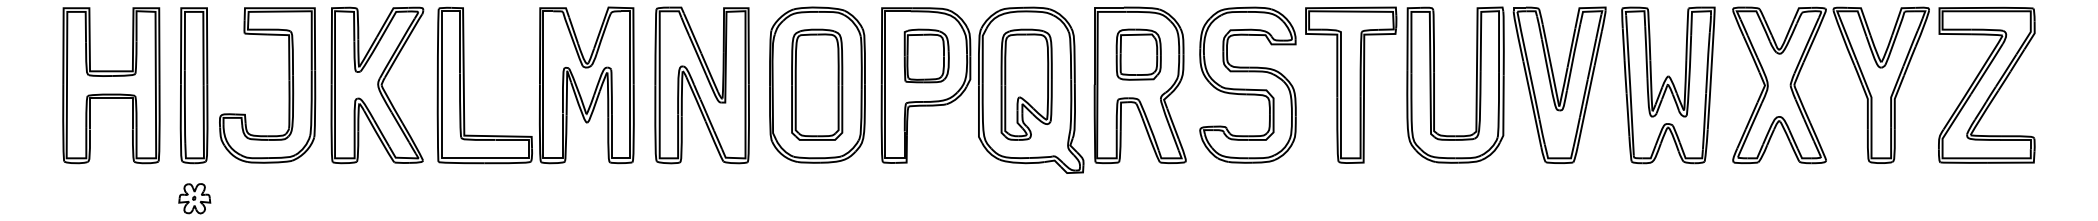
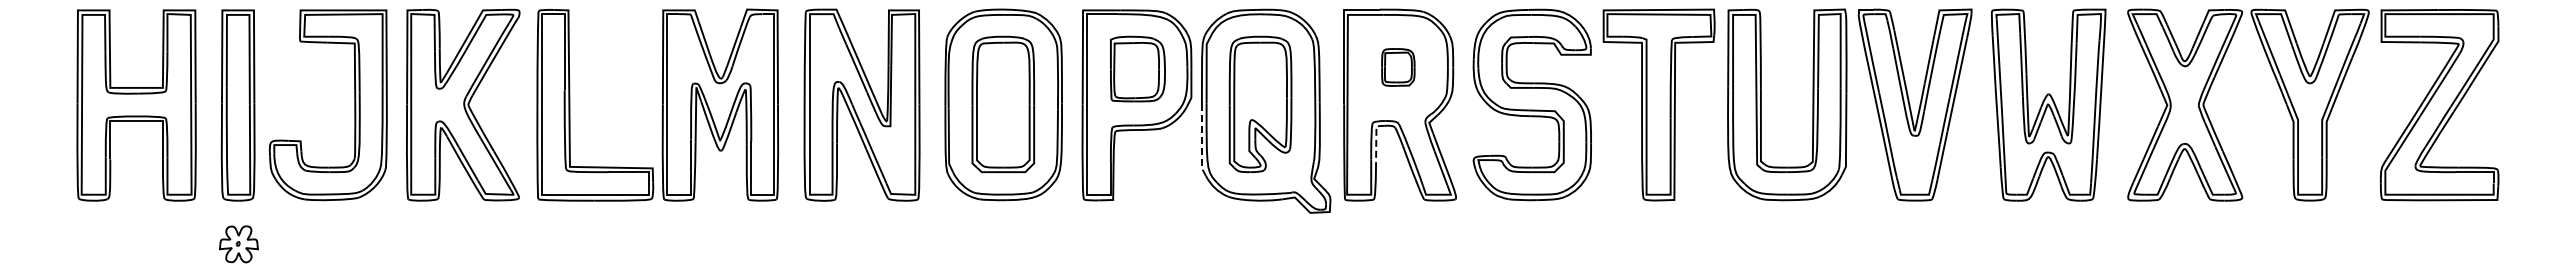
part: (1138, 54) -> (1398, 67), size x0.6
line: (1121, 113) -> (1376, 139), solid -> dashed
line: (978, 114) -> (1201, 141), solid -> dashed

